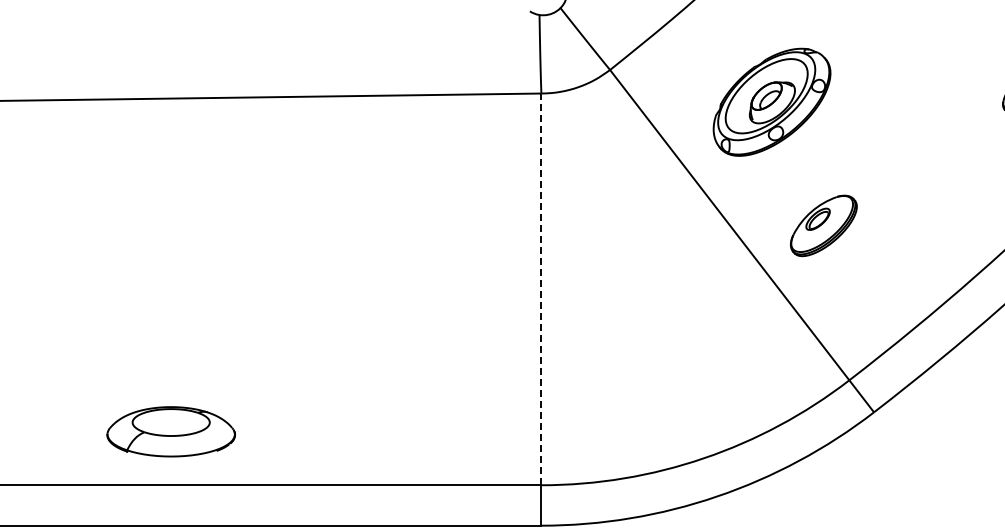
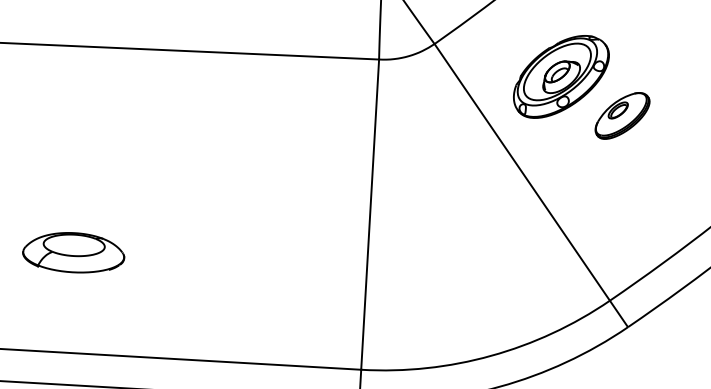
part: (823, 225) -> (622, 115), moved
line: (541, 289) -> (370, 214), dashed -> solid
part: (170, 431) -> (73, 252), moved

